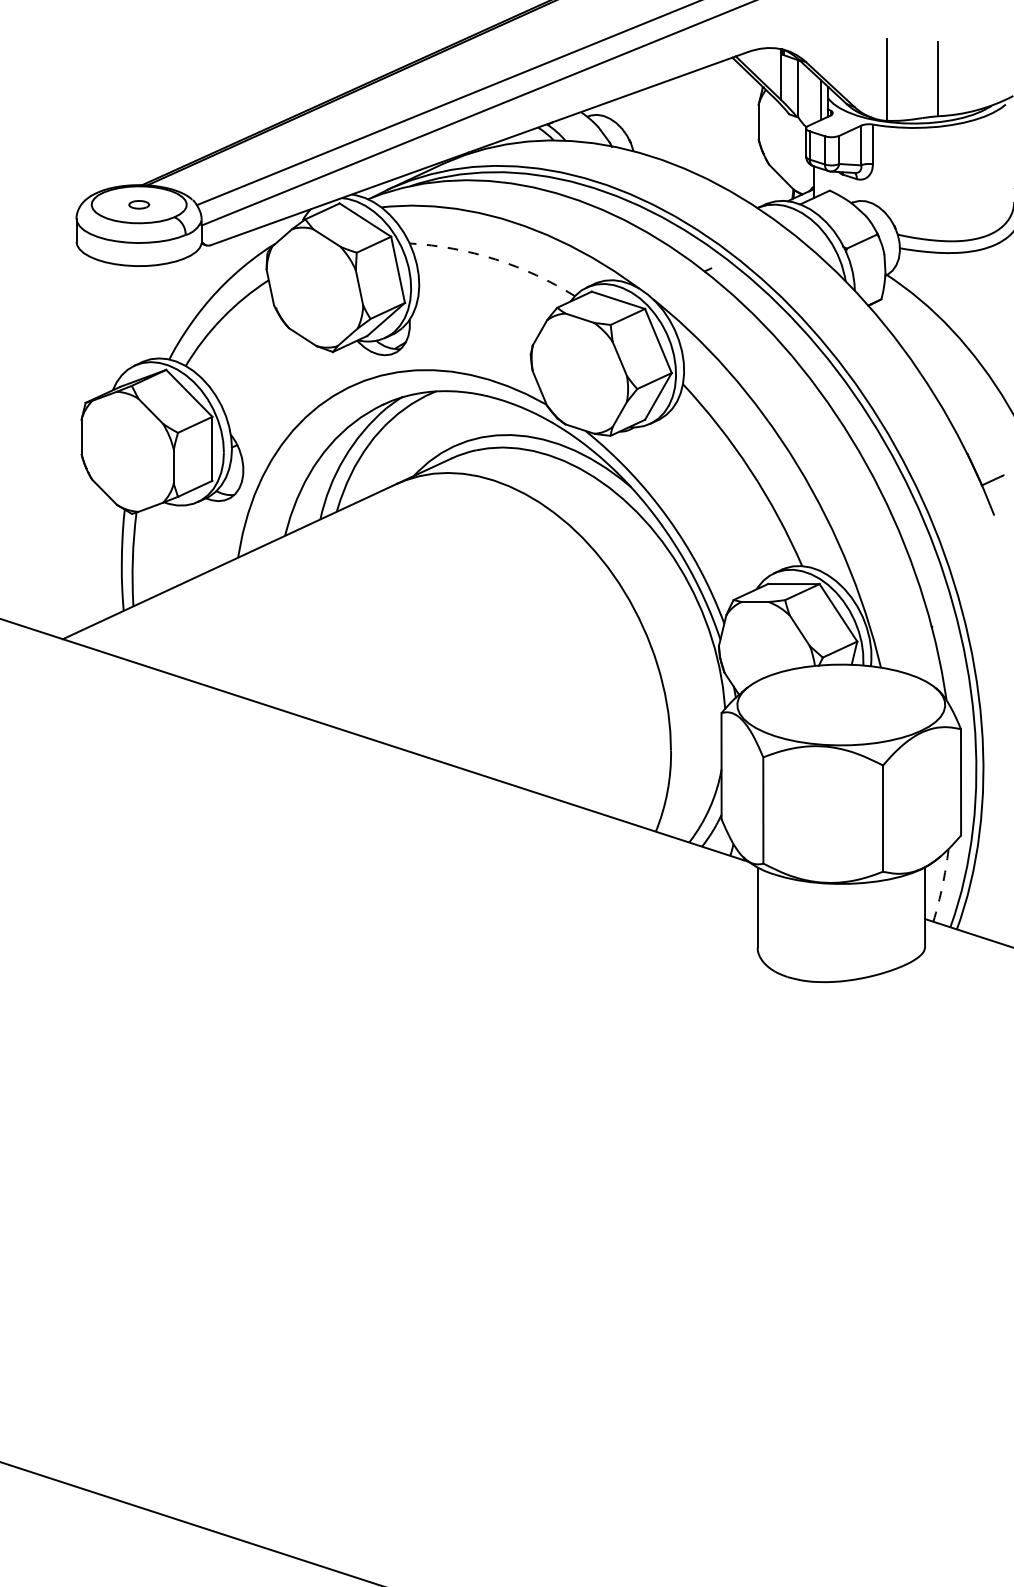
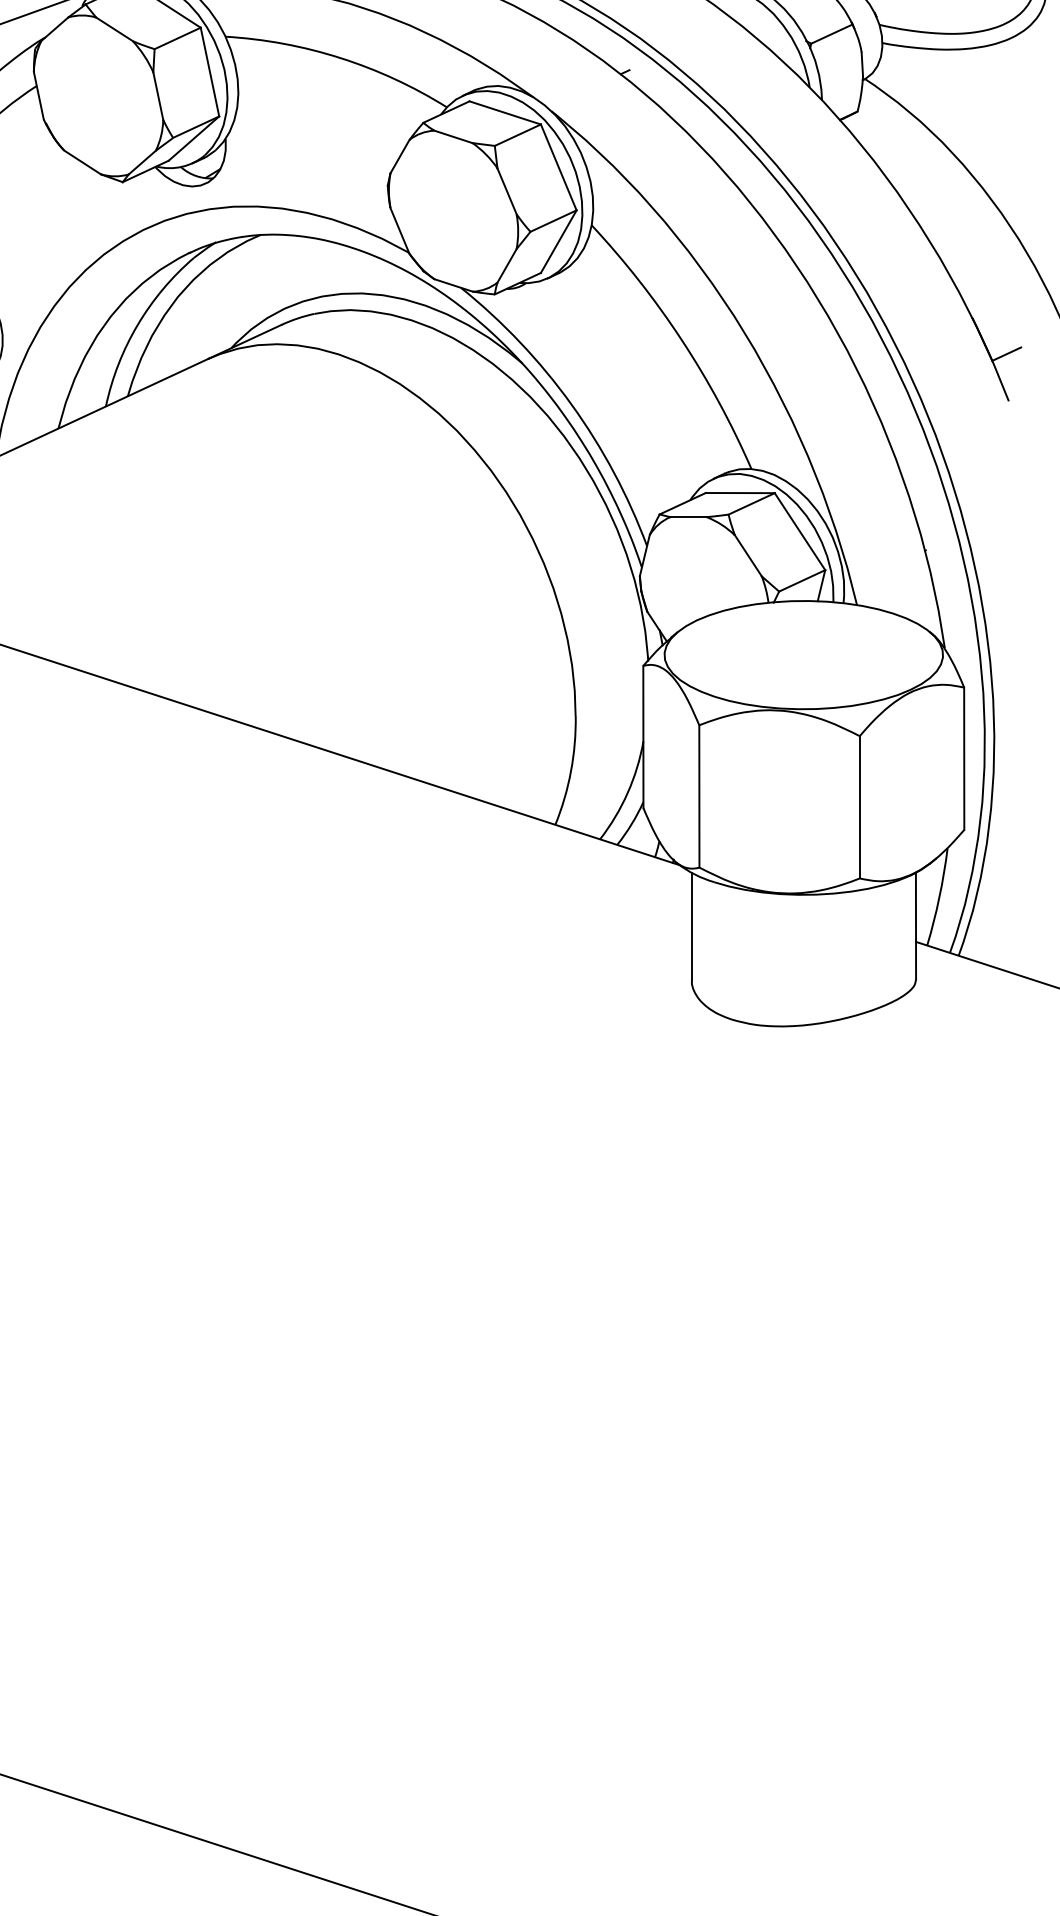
arc: (495, 259) -> (340, 58), dashed -> solid
arc: (942, 885) -> (939, 896), dashed -> solid

